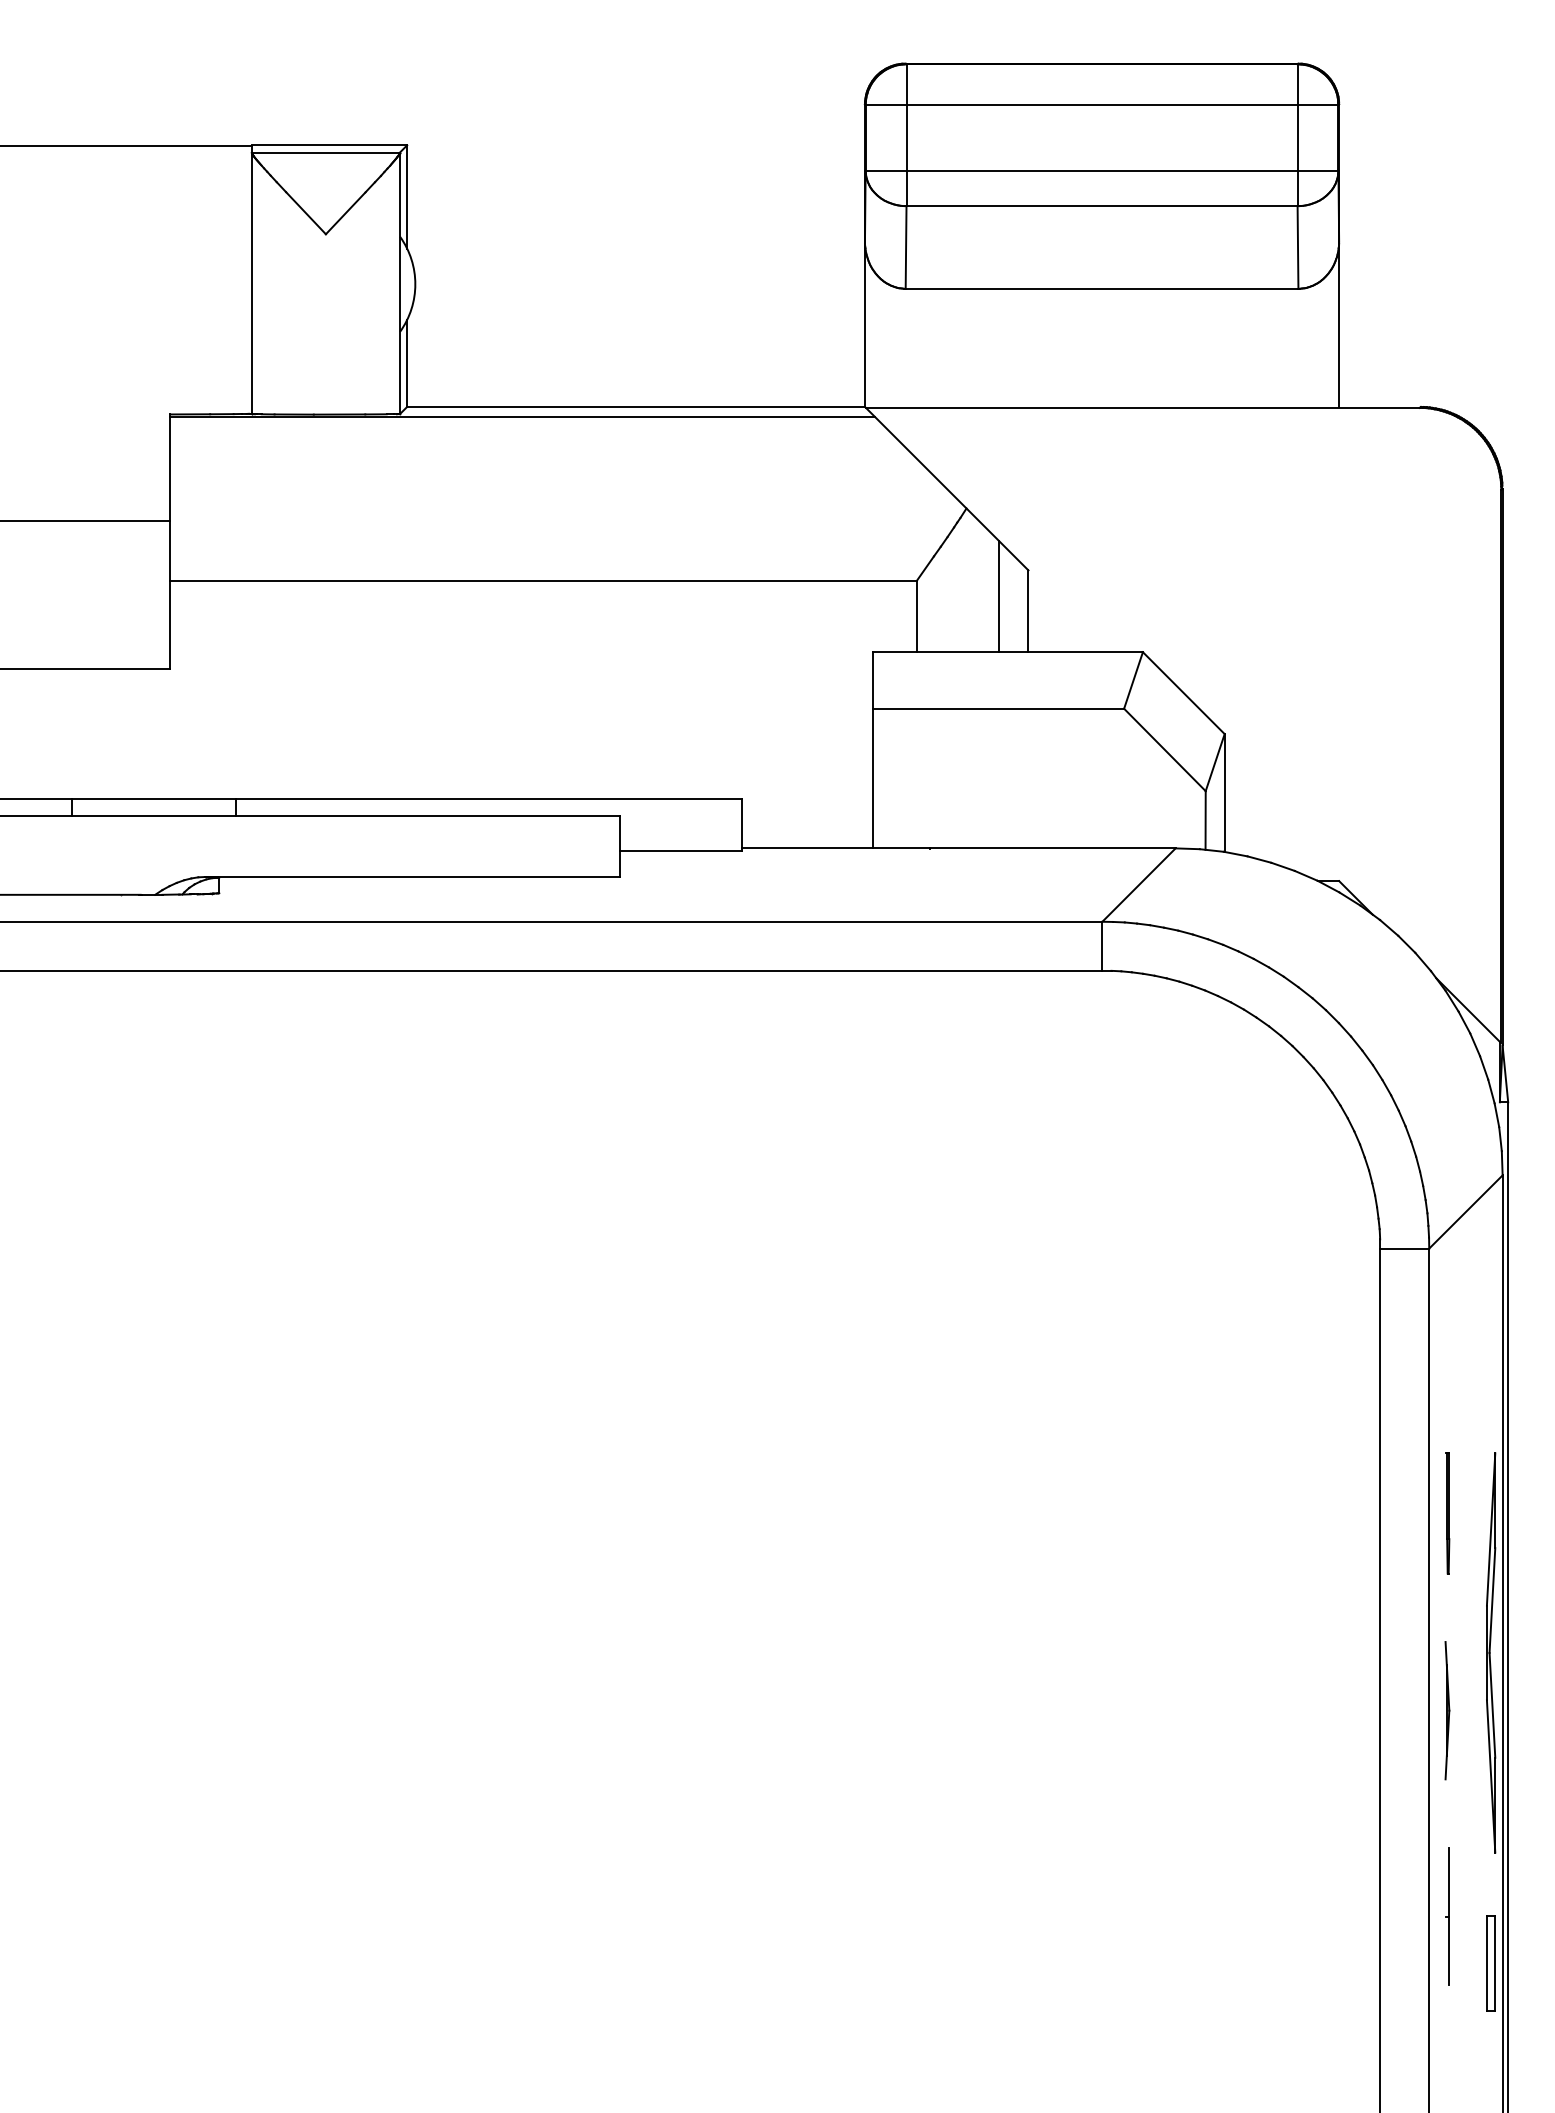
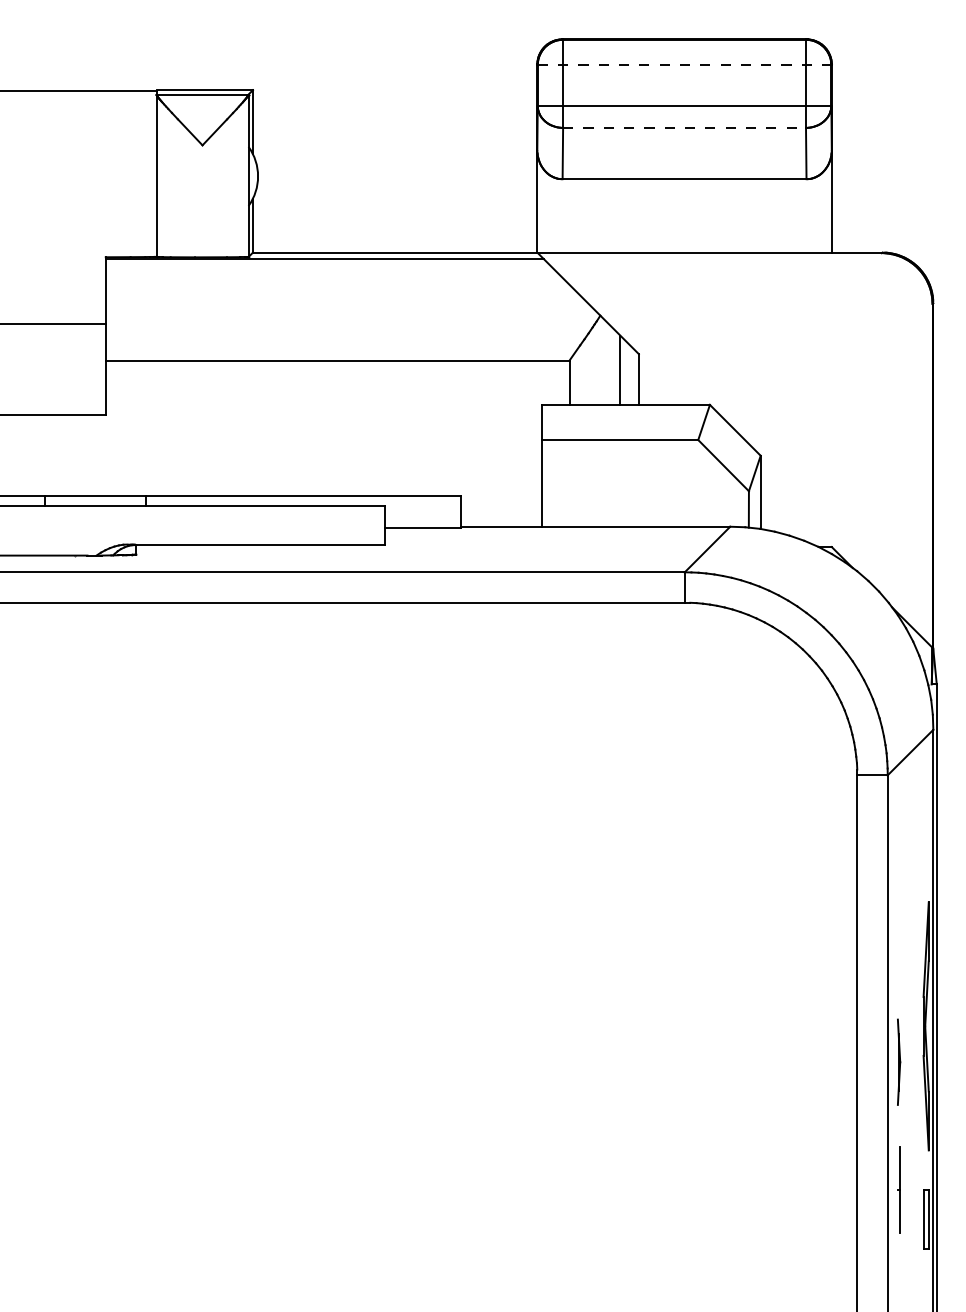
line: (1101, 105) -> (684, 65), solid -> dashed
line: (1103, 205) -> (685, 127), solid -> dashed
line: (1448, 1512) -> (899, 939), removed

